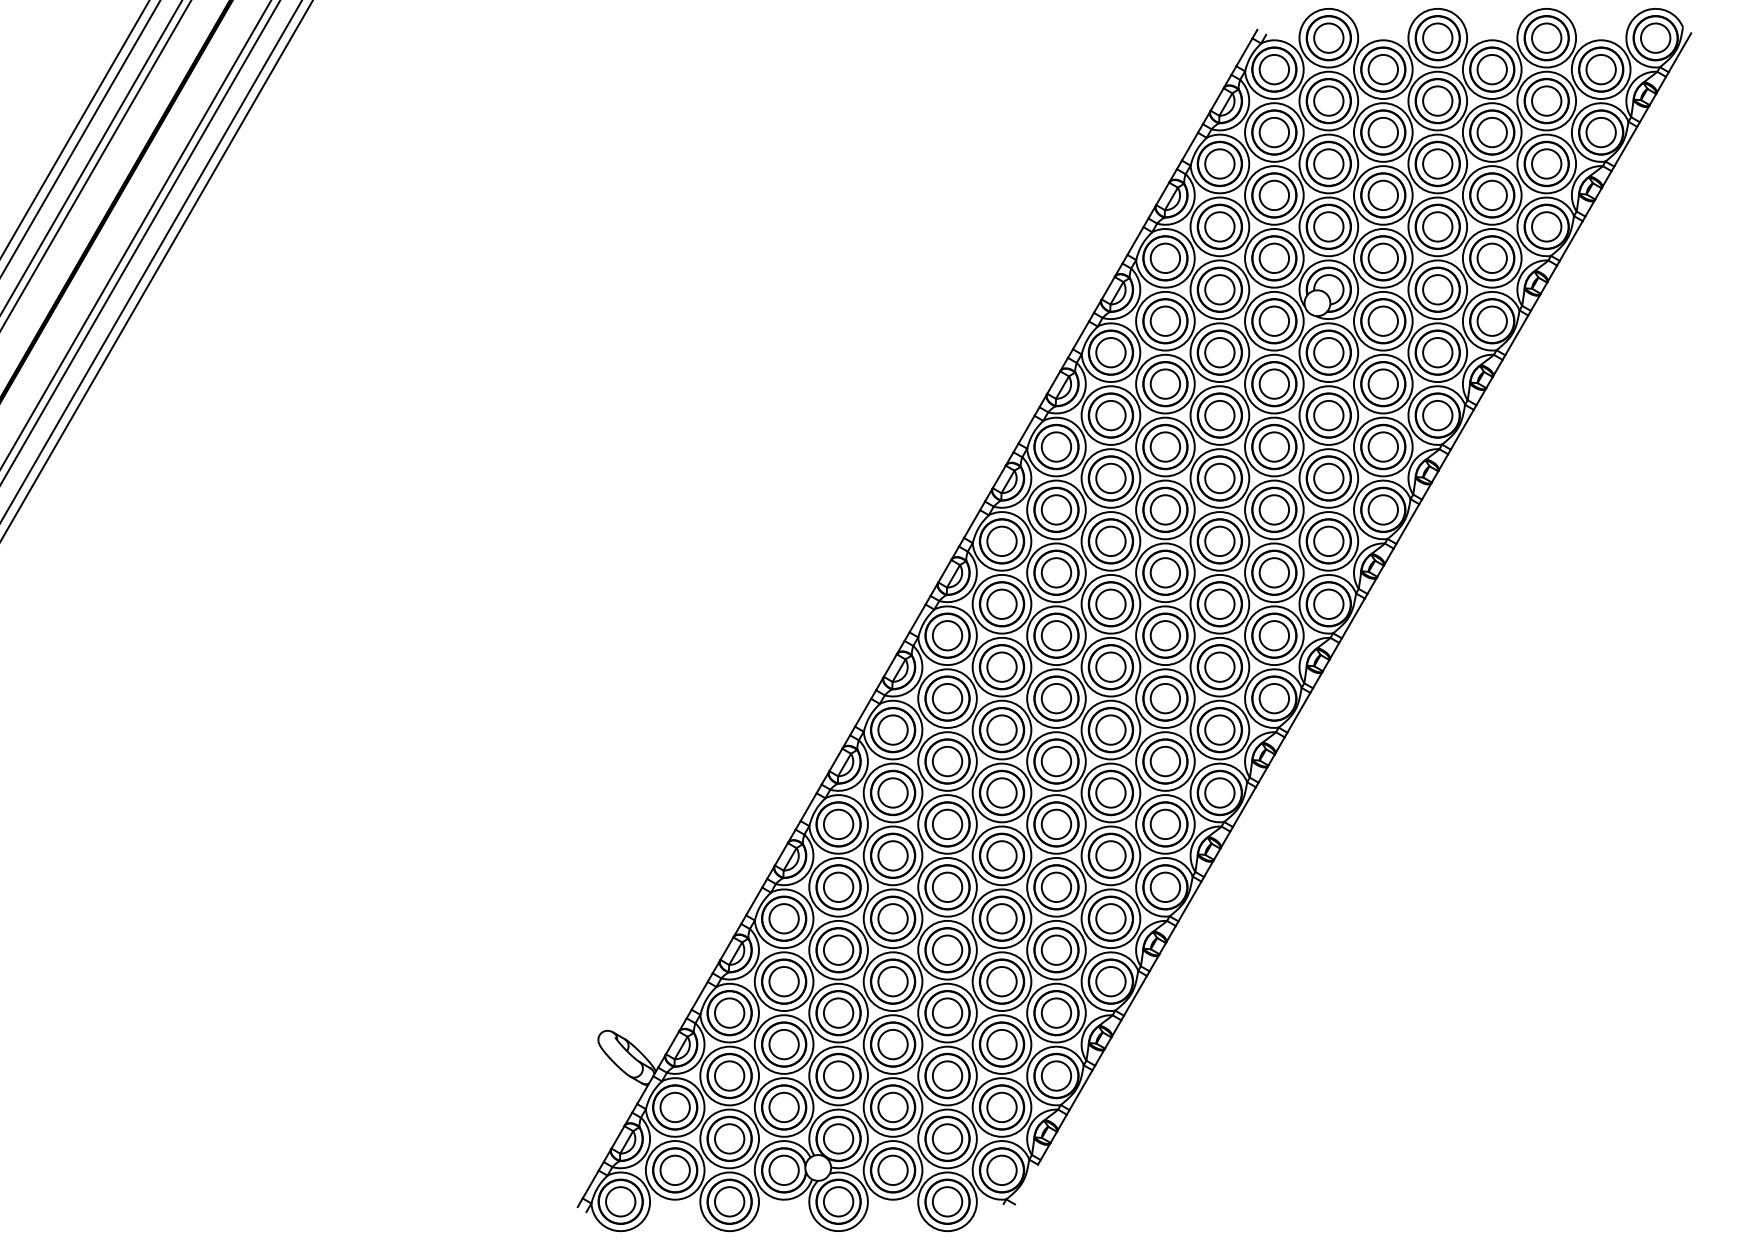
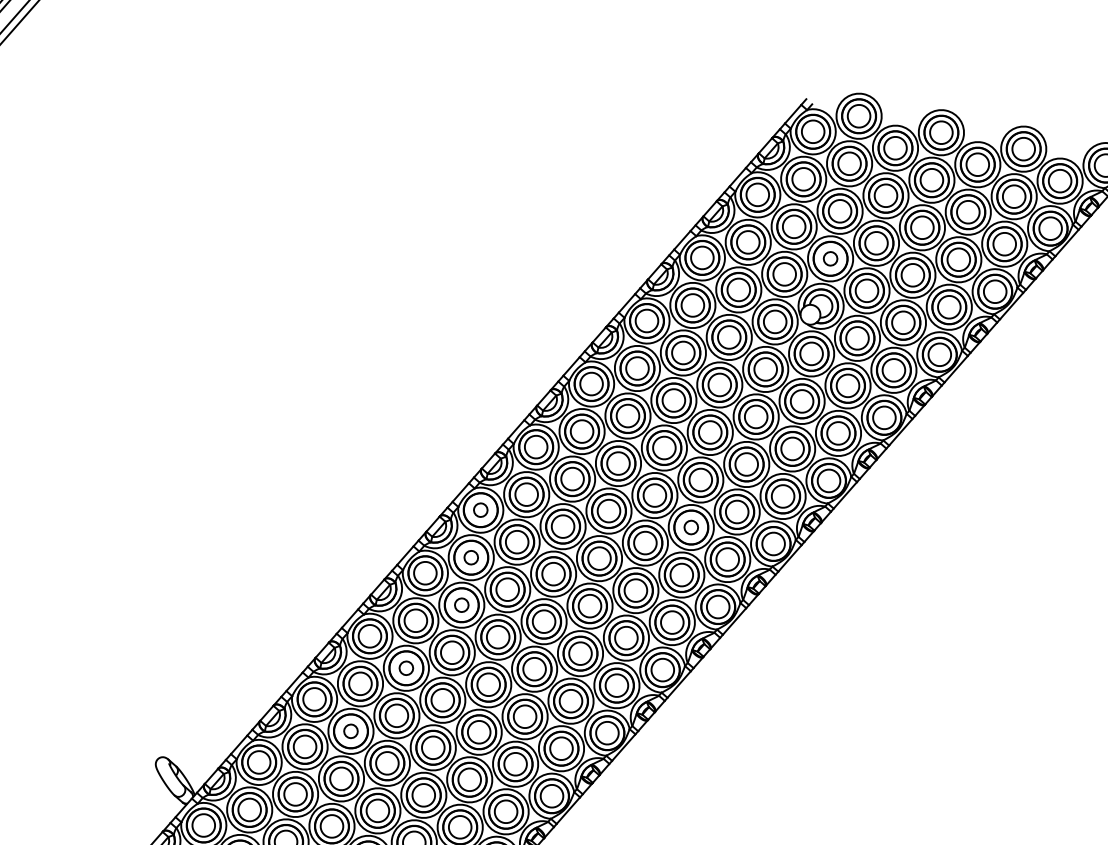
circle: (1328, 226) -> (830, 258), size x0.6
circle: (1219, 603) -> (691, 526), size x0.6
circle: (947, 635) -> (480, 510), size x0.6
circle: (947, 698) -> (471, 557), size x0.6
circle: (947, 761) -> (461, 605), size x0.6
circle: (892, 855) -> (406, 667), size x0.6
circle: (838, 949) -> (351, 730), size x0.6

